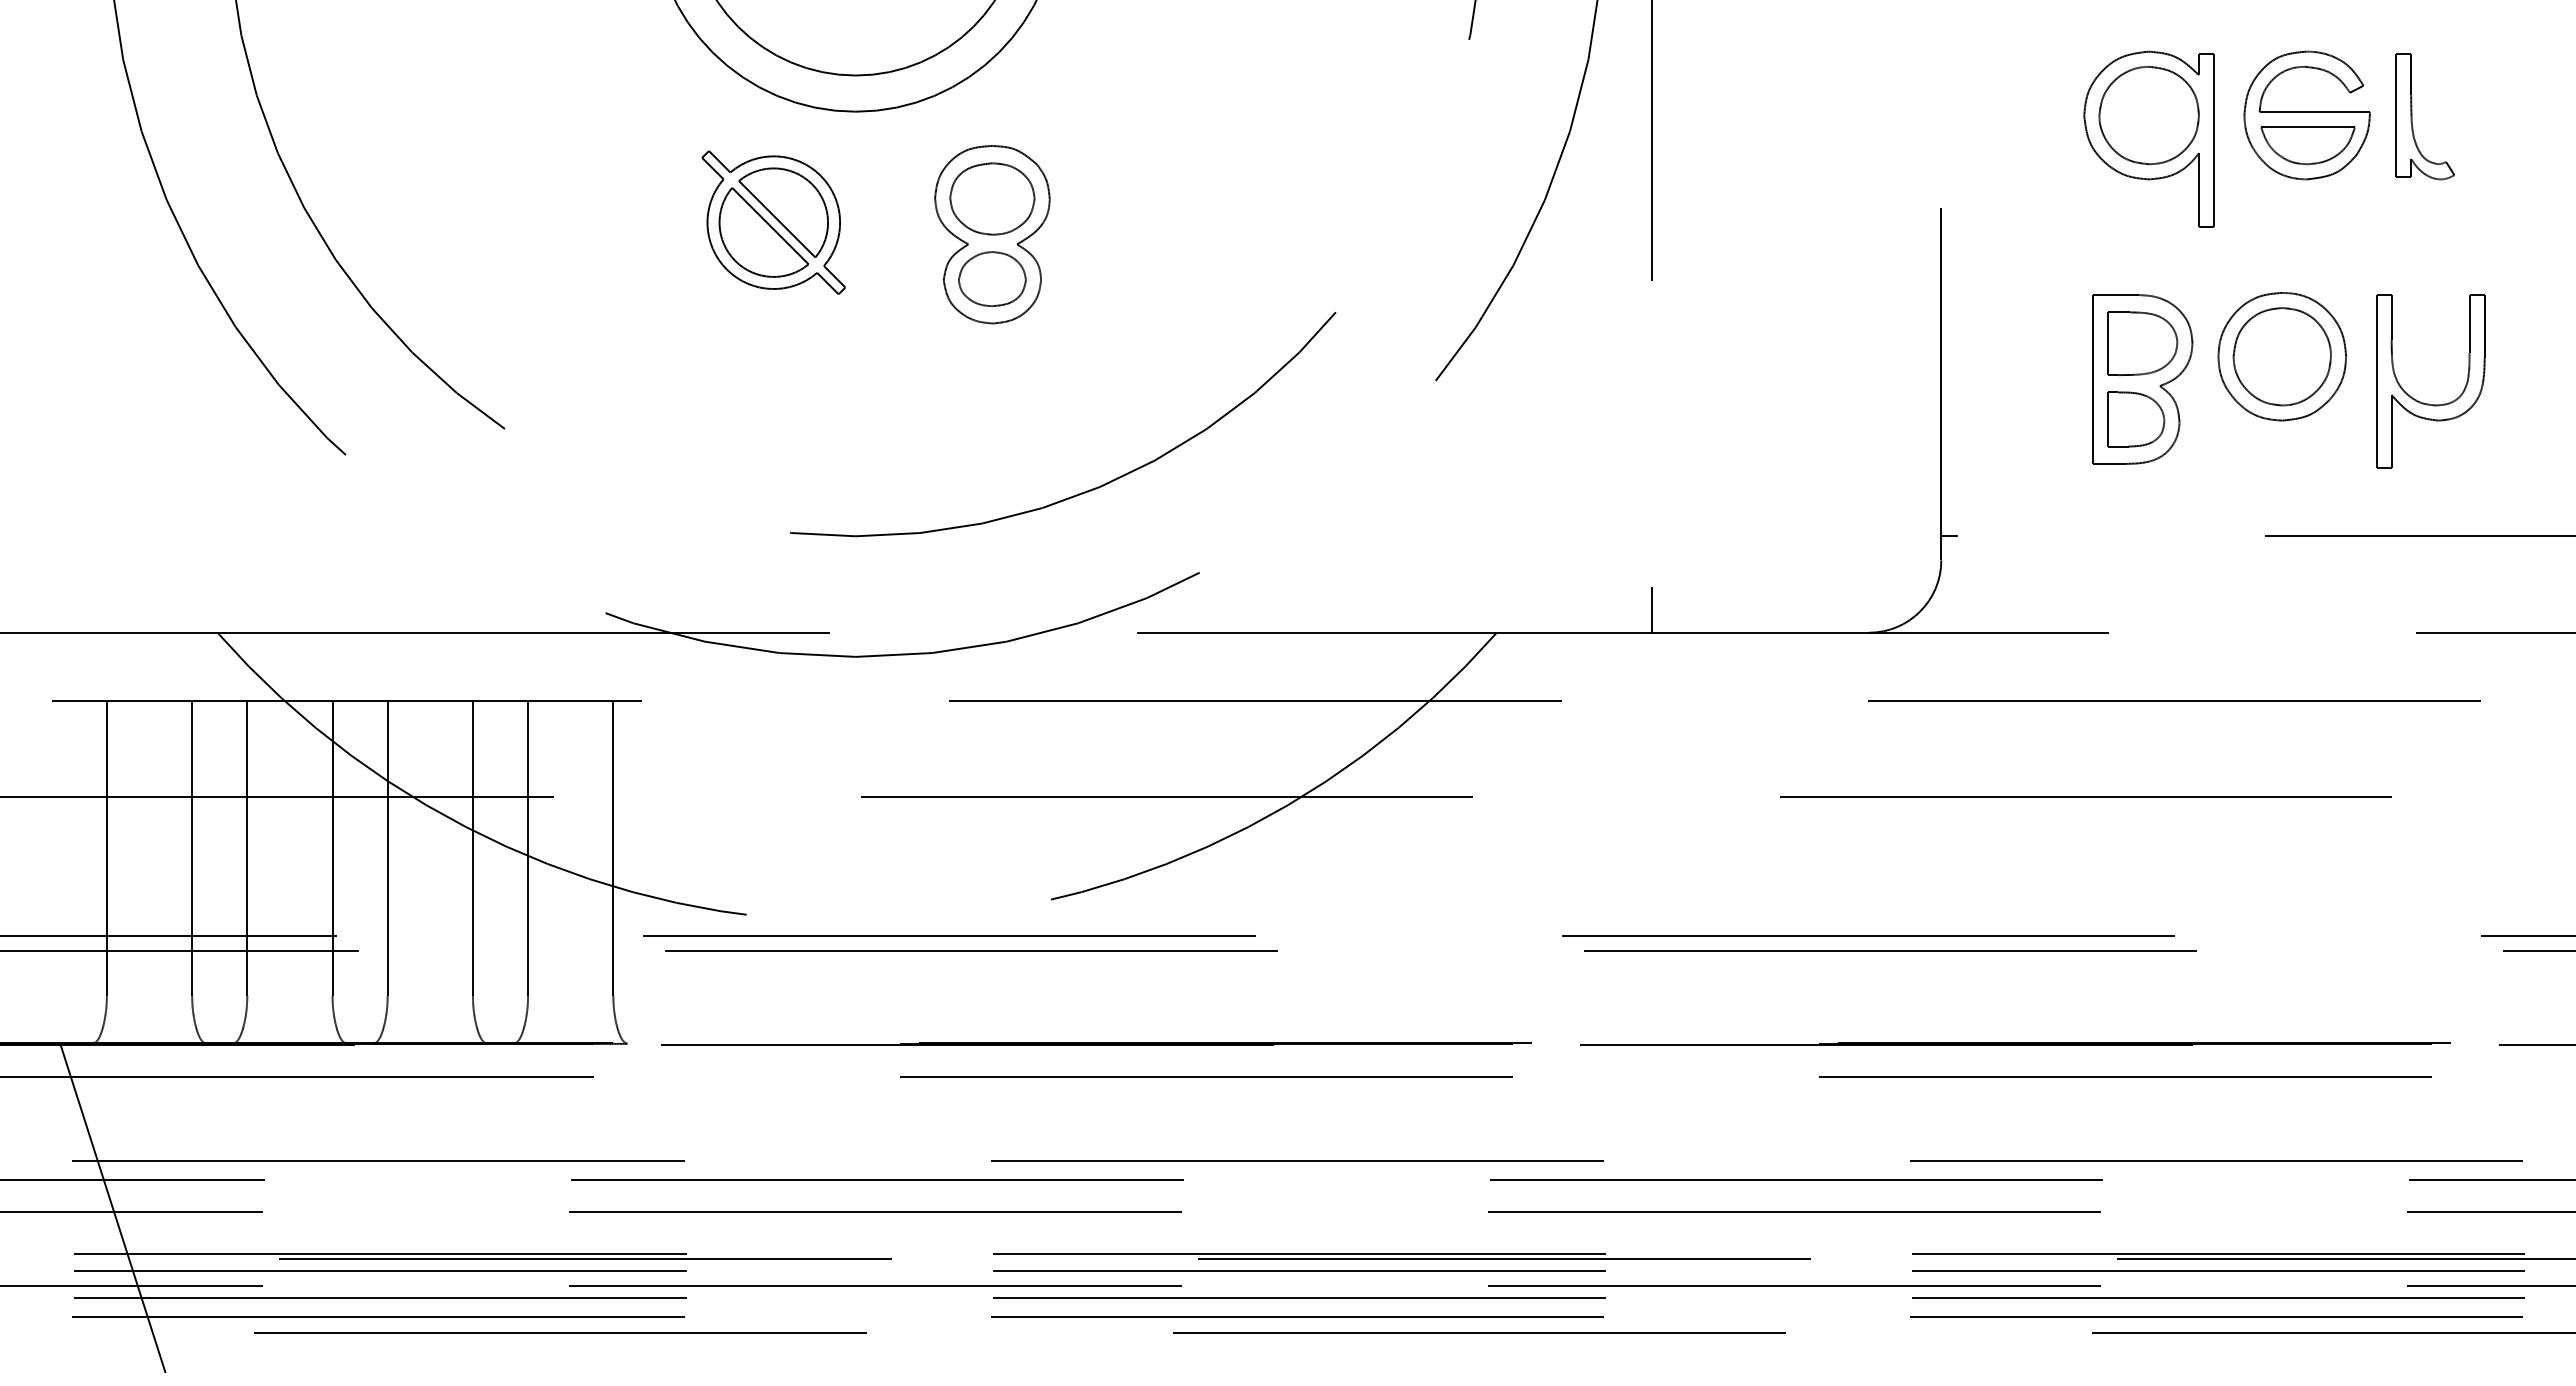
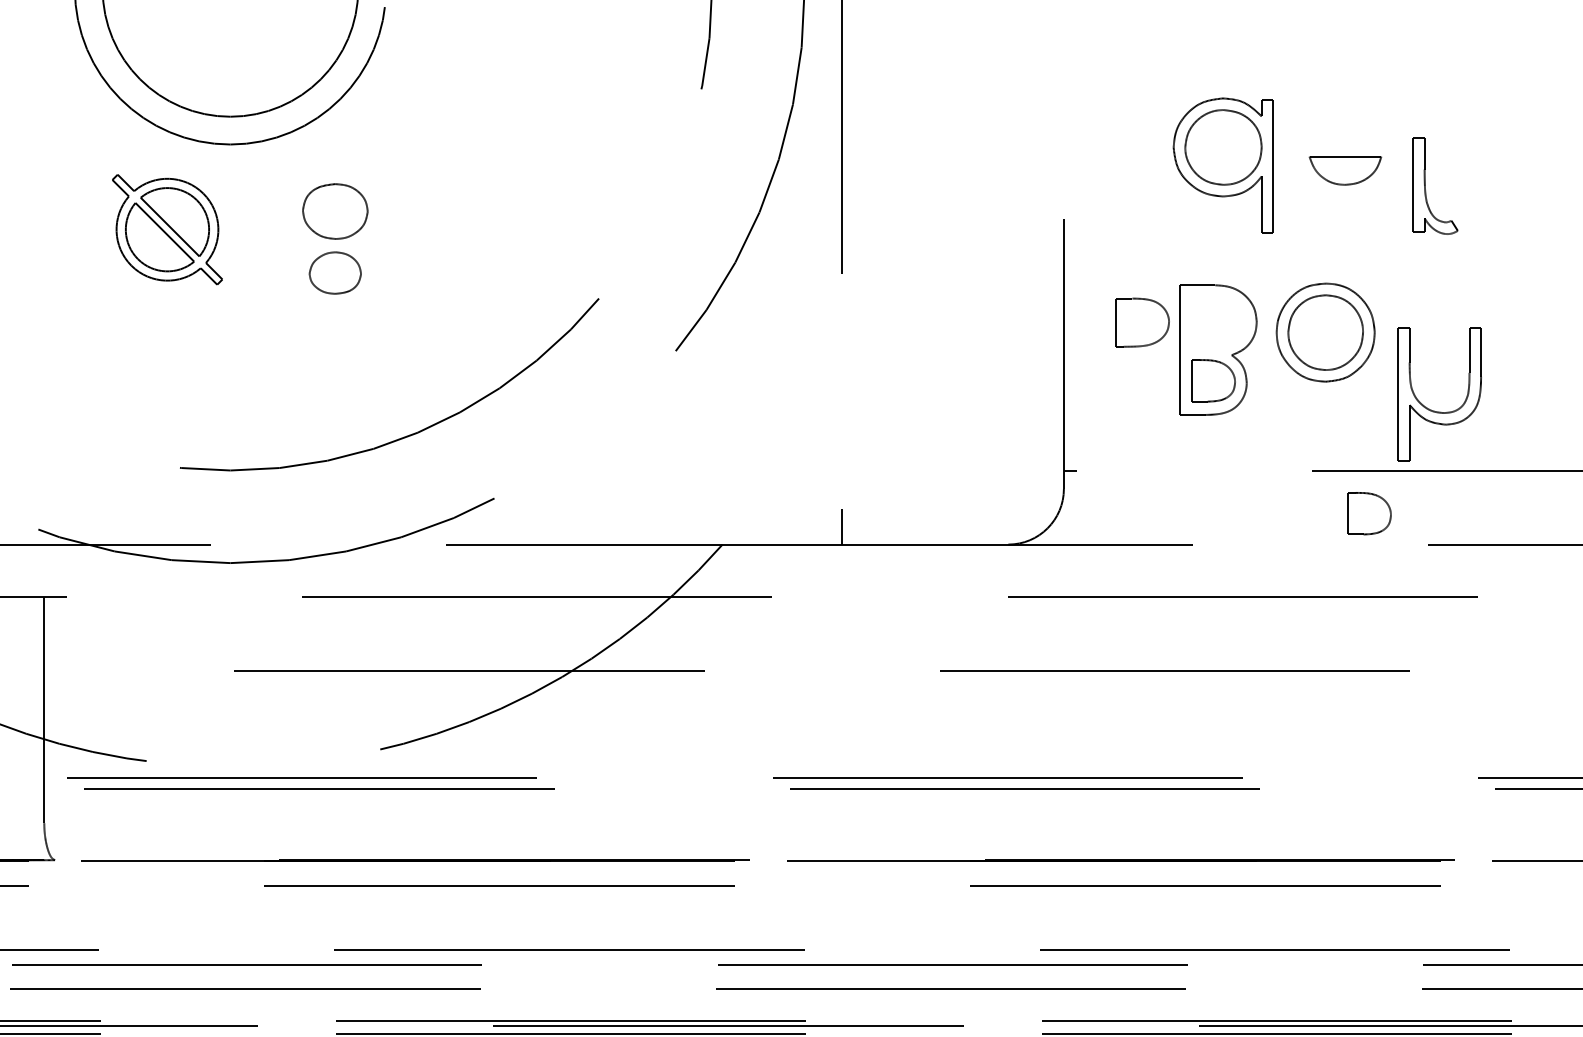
part: (2306, 115) -> (1344, 147), removed
part: (2412, 116) -> (1425, 185), moved
part: (992, 234) -> (335, 238), removed
part: (2142, 343) -> (1142, 322), moved
part: (2424, 402) -> (1434, 410), moved
part: (2339, 592) -> (1369, 513), added

